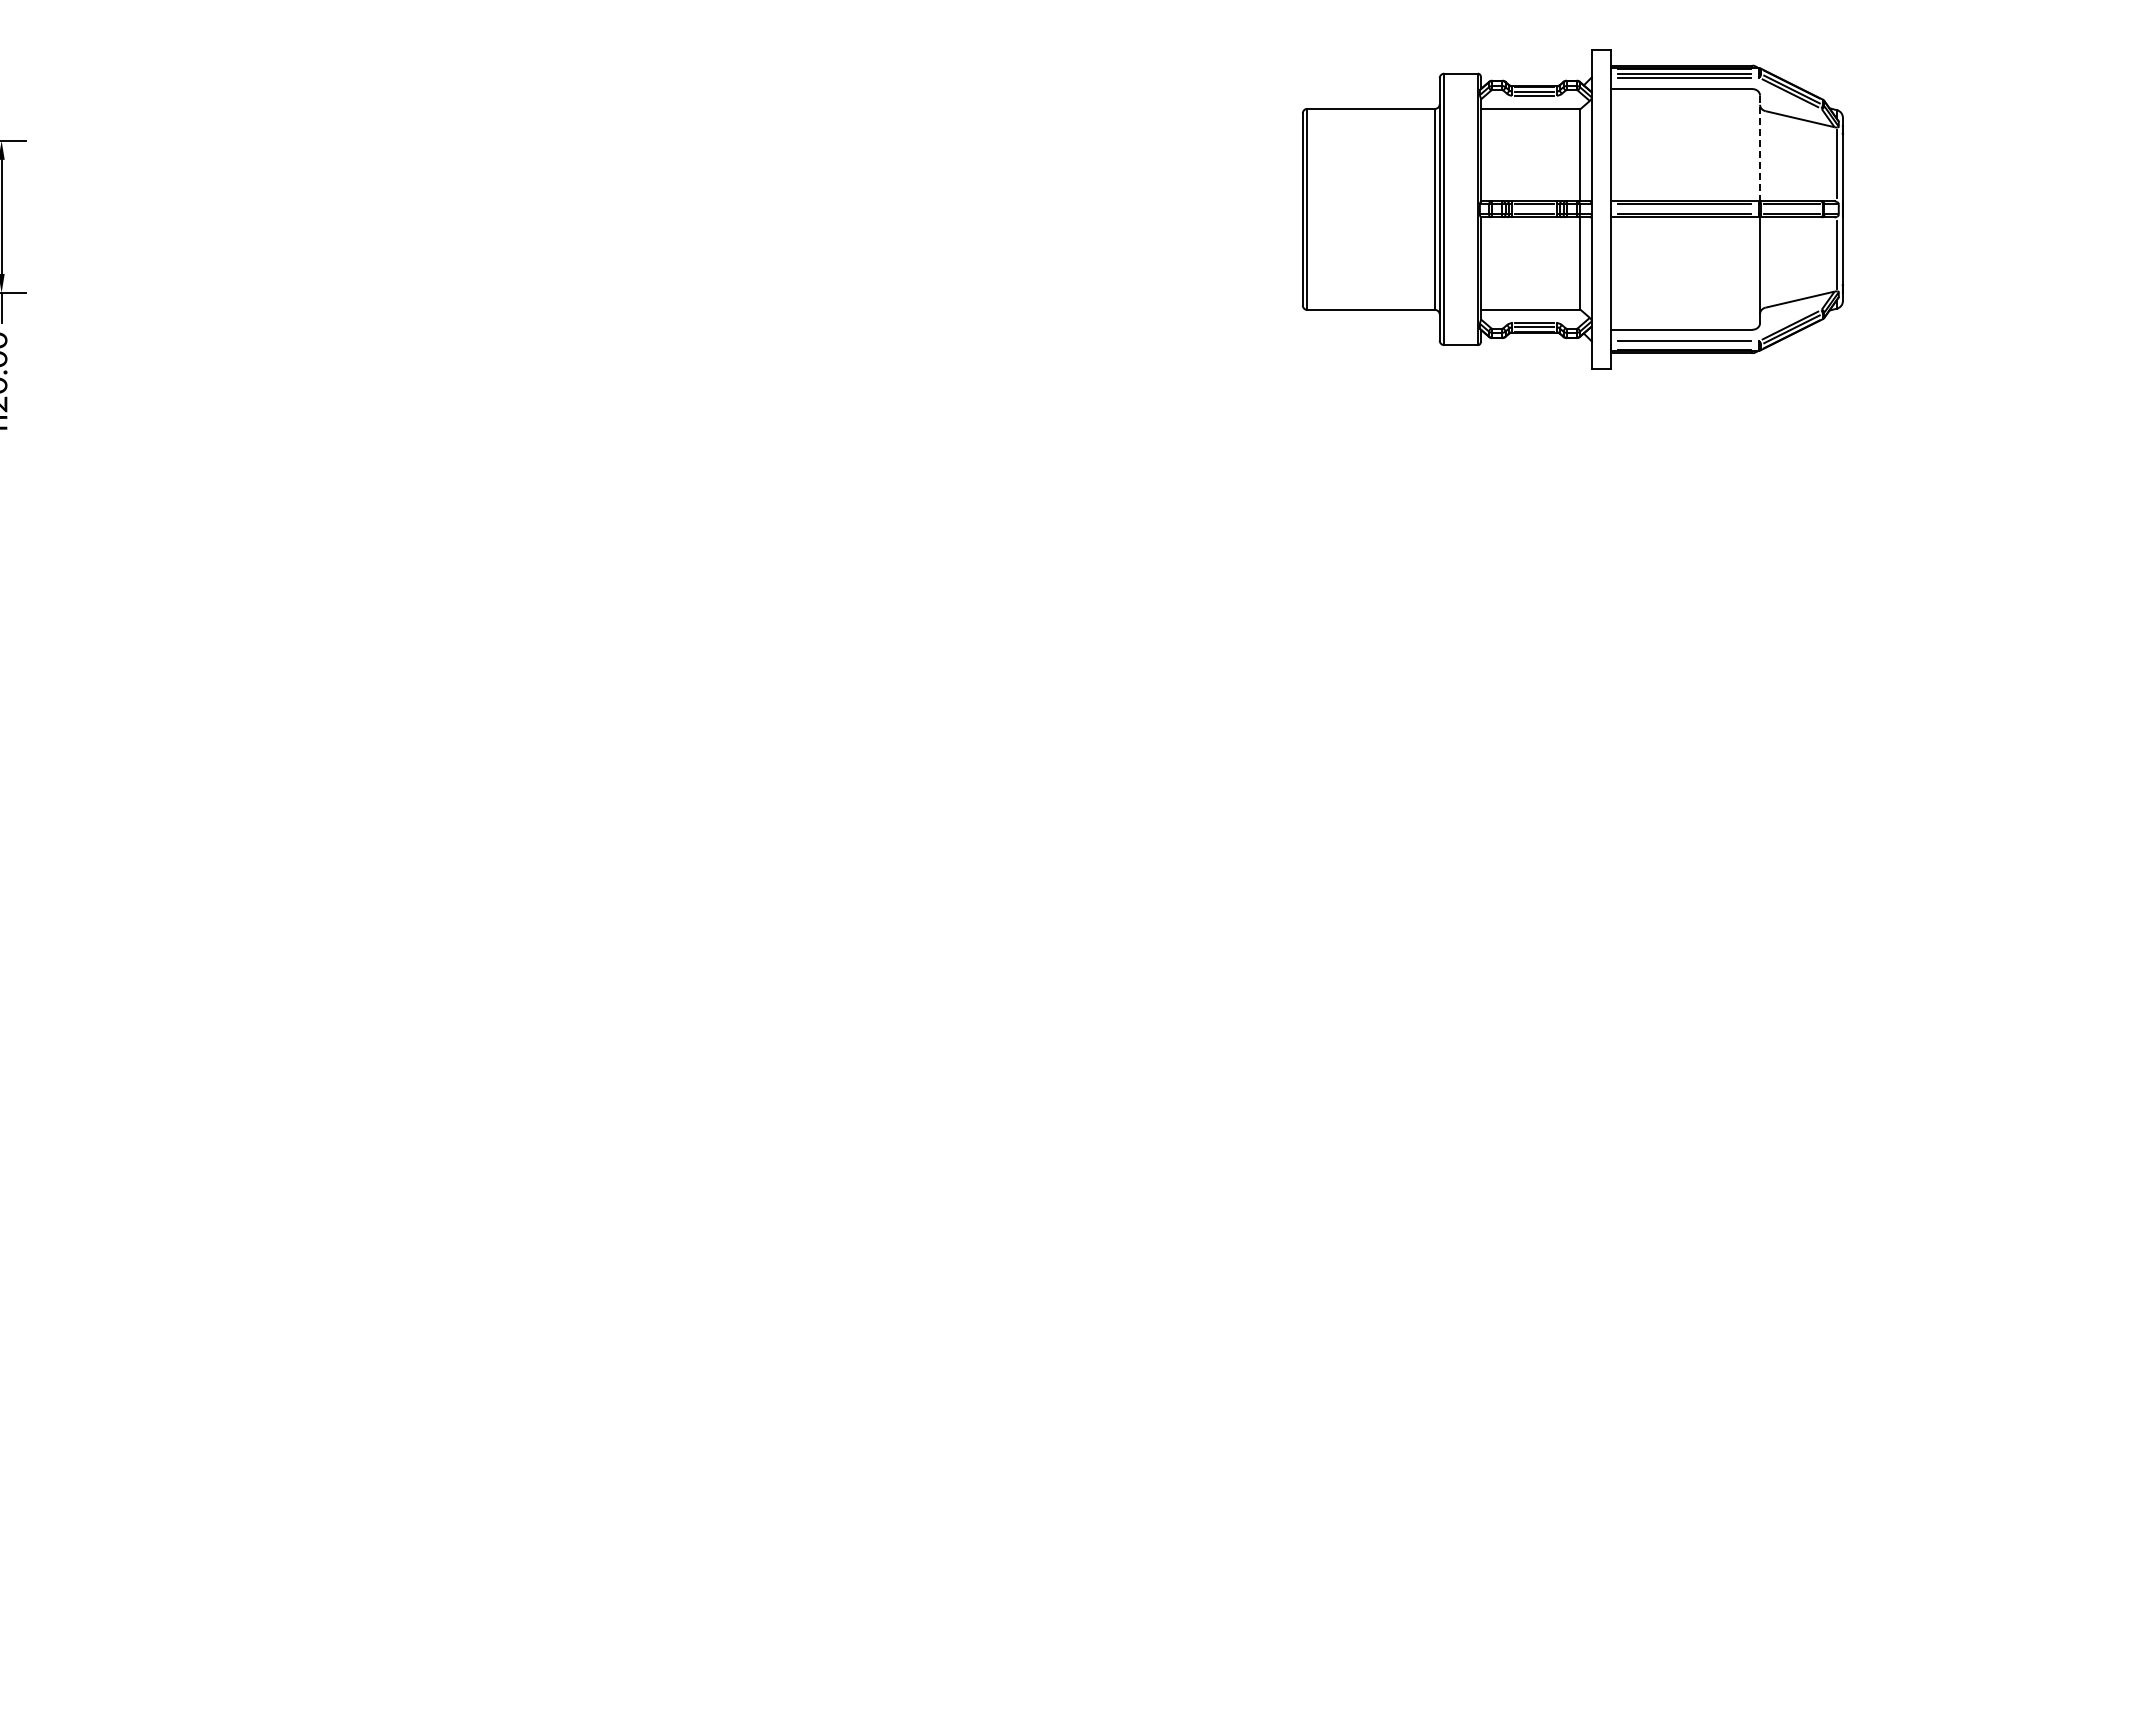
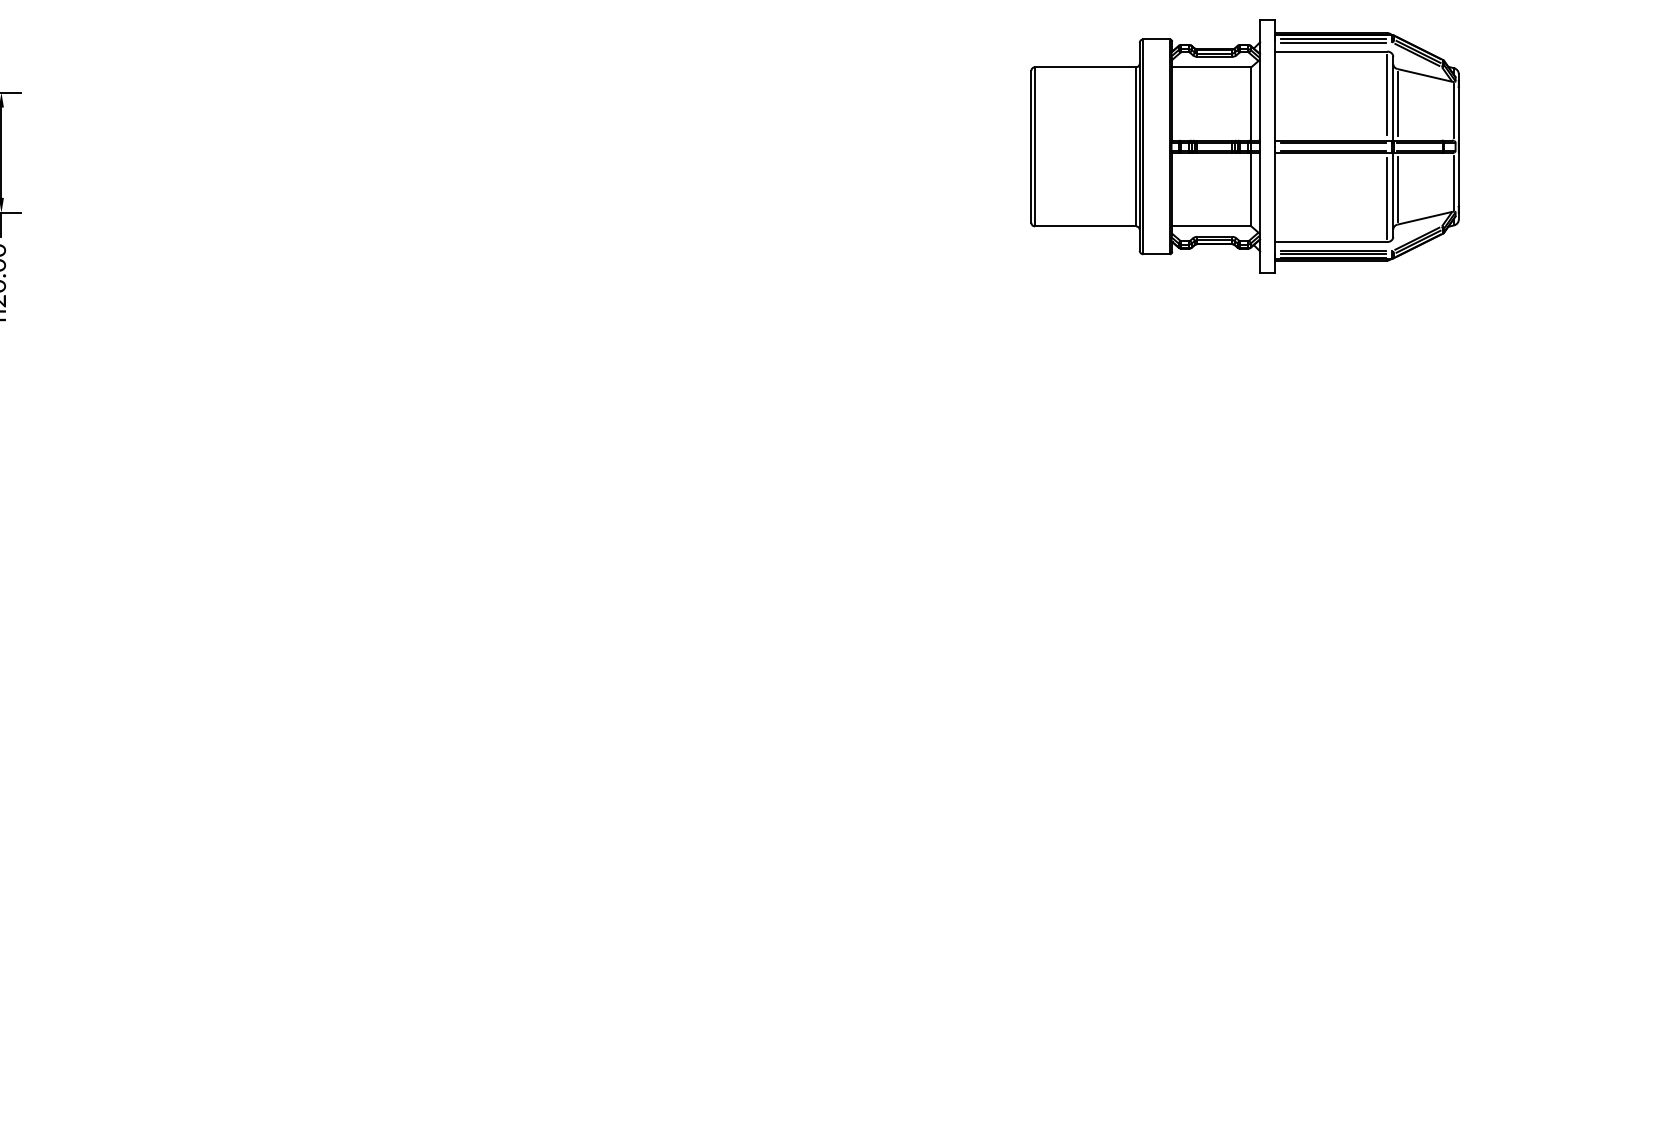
line: (1752, 143) -> (1387, 94), added
line: (1760, 148) -> (1393, 98), dashed -> solid
line: (1765, 155) -> (1397, 104), added
line: (1765, 263) -> (1397, 189), added
line: (1752, 274) -> (1387, 198), added
line: (1684, 345) -> (1333, 254), added

